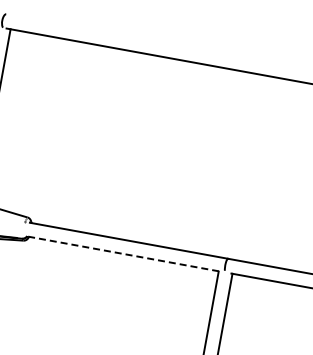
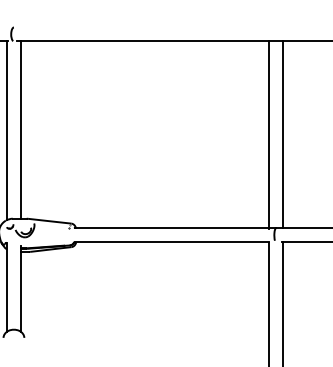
line: (237, 166) -> (268, 135), added
line: (251, 167) -> (282, 134), added
line: (122, 254) -> (171, 242), dashed -> solid

